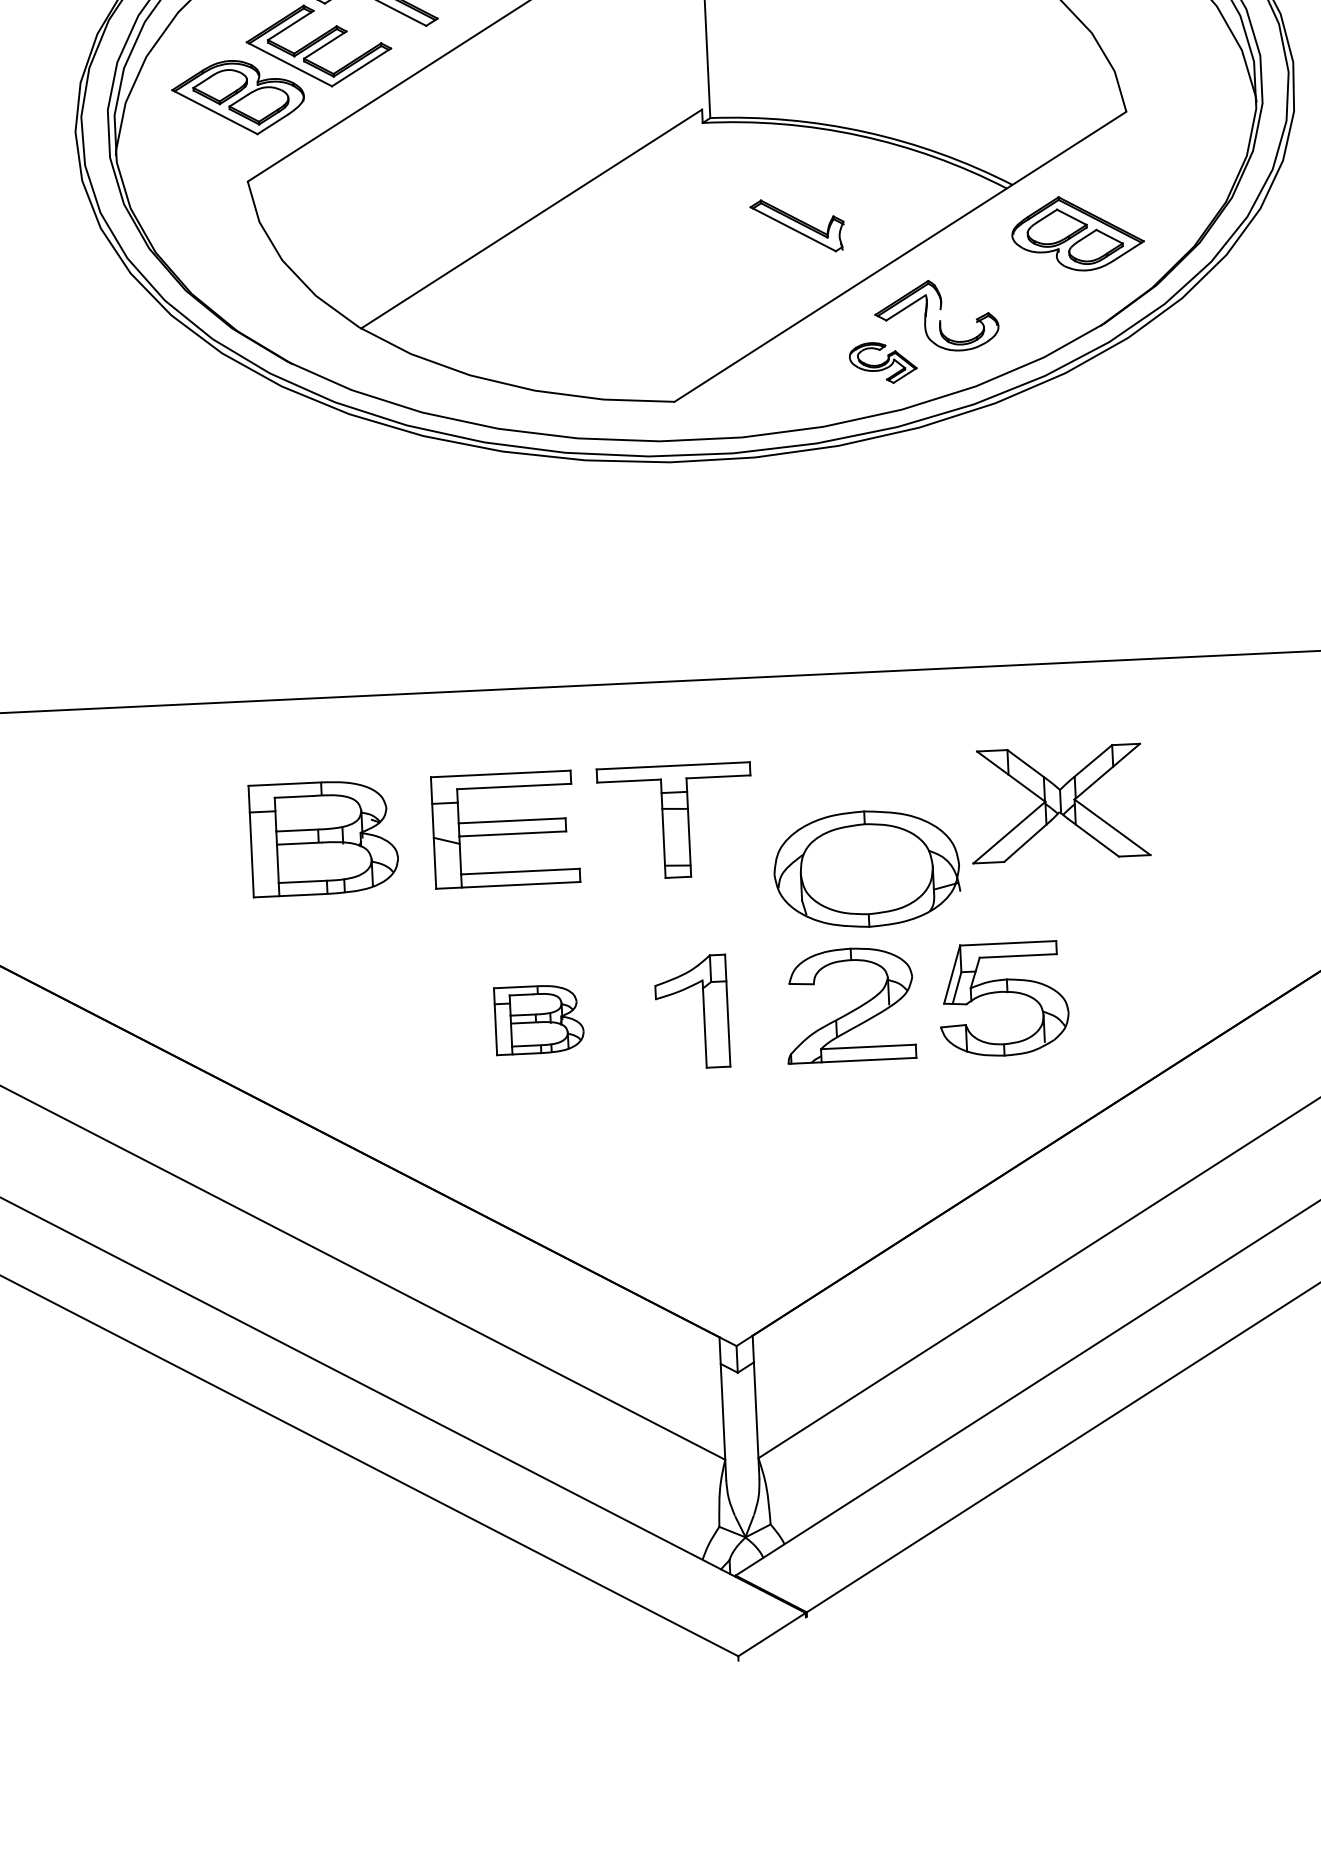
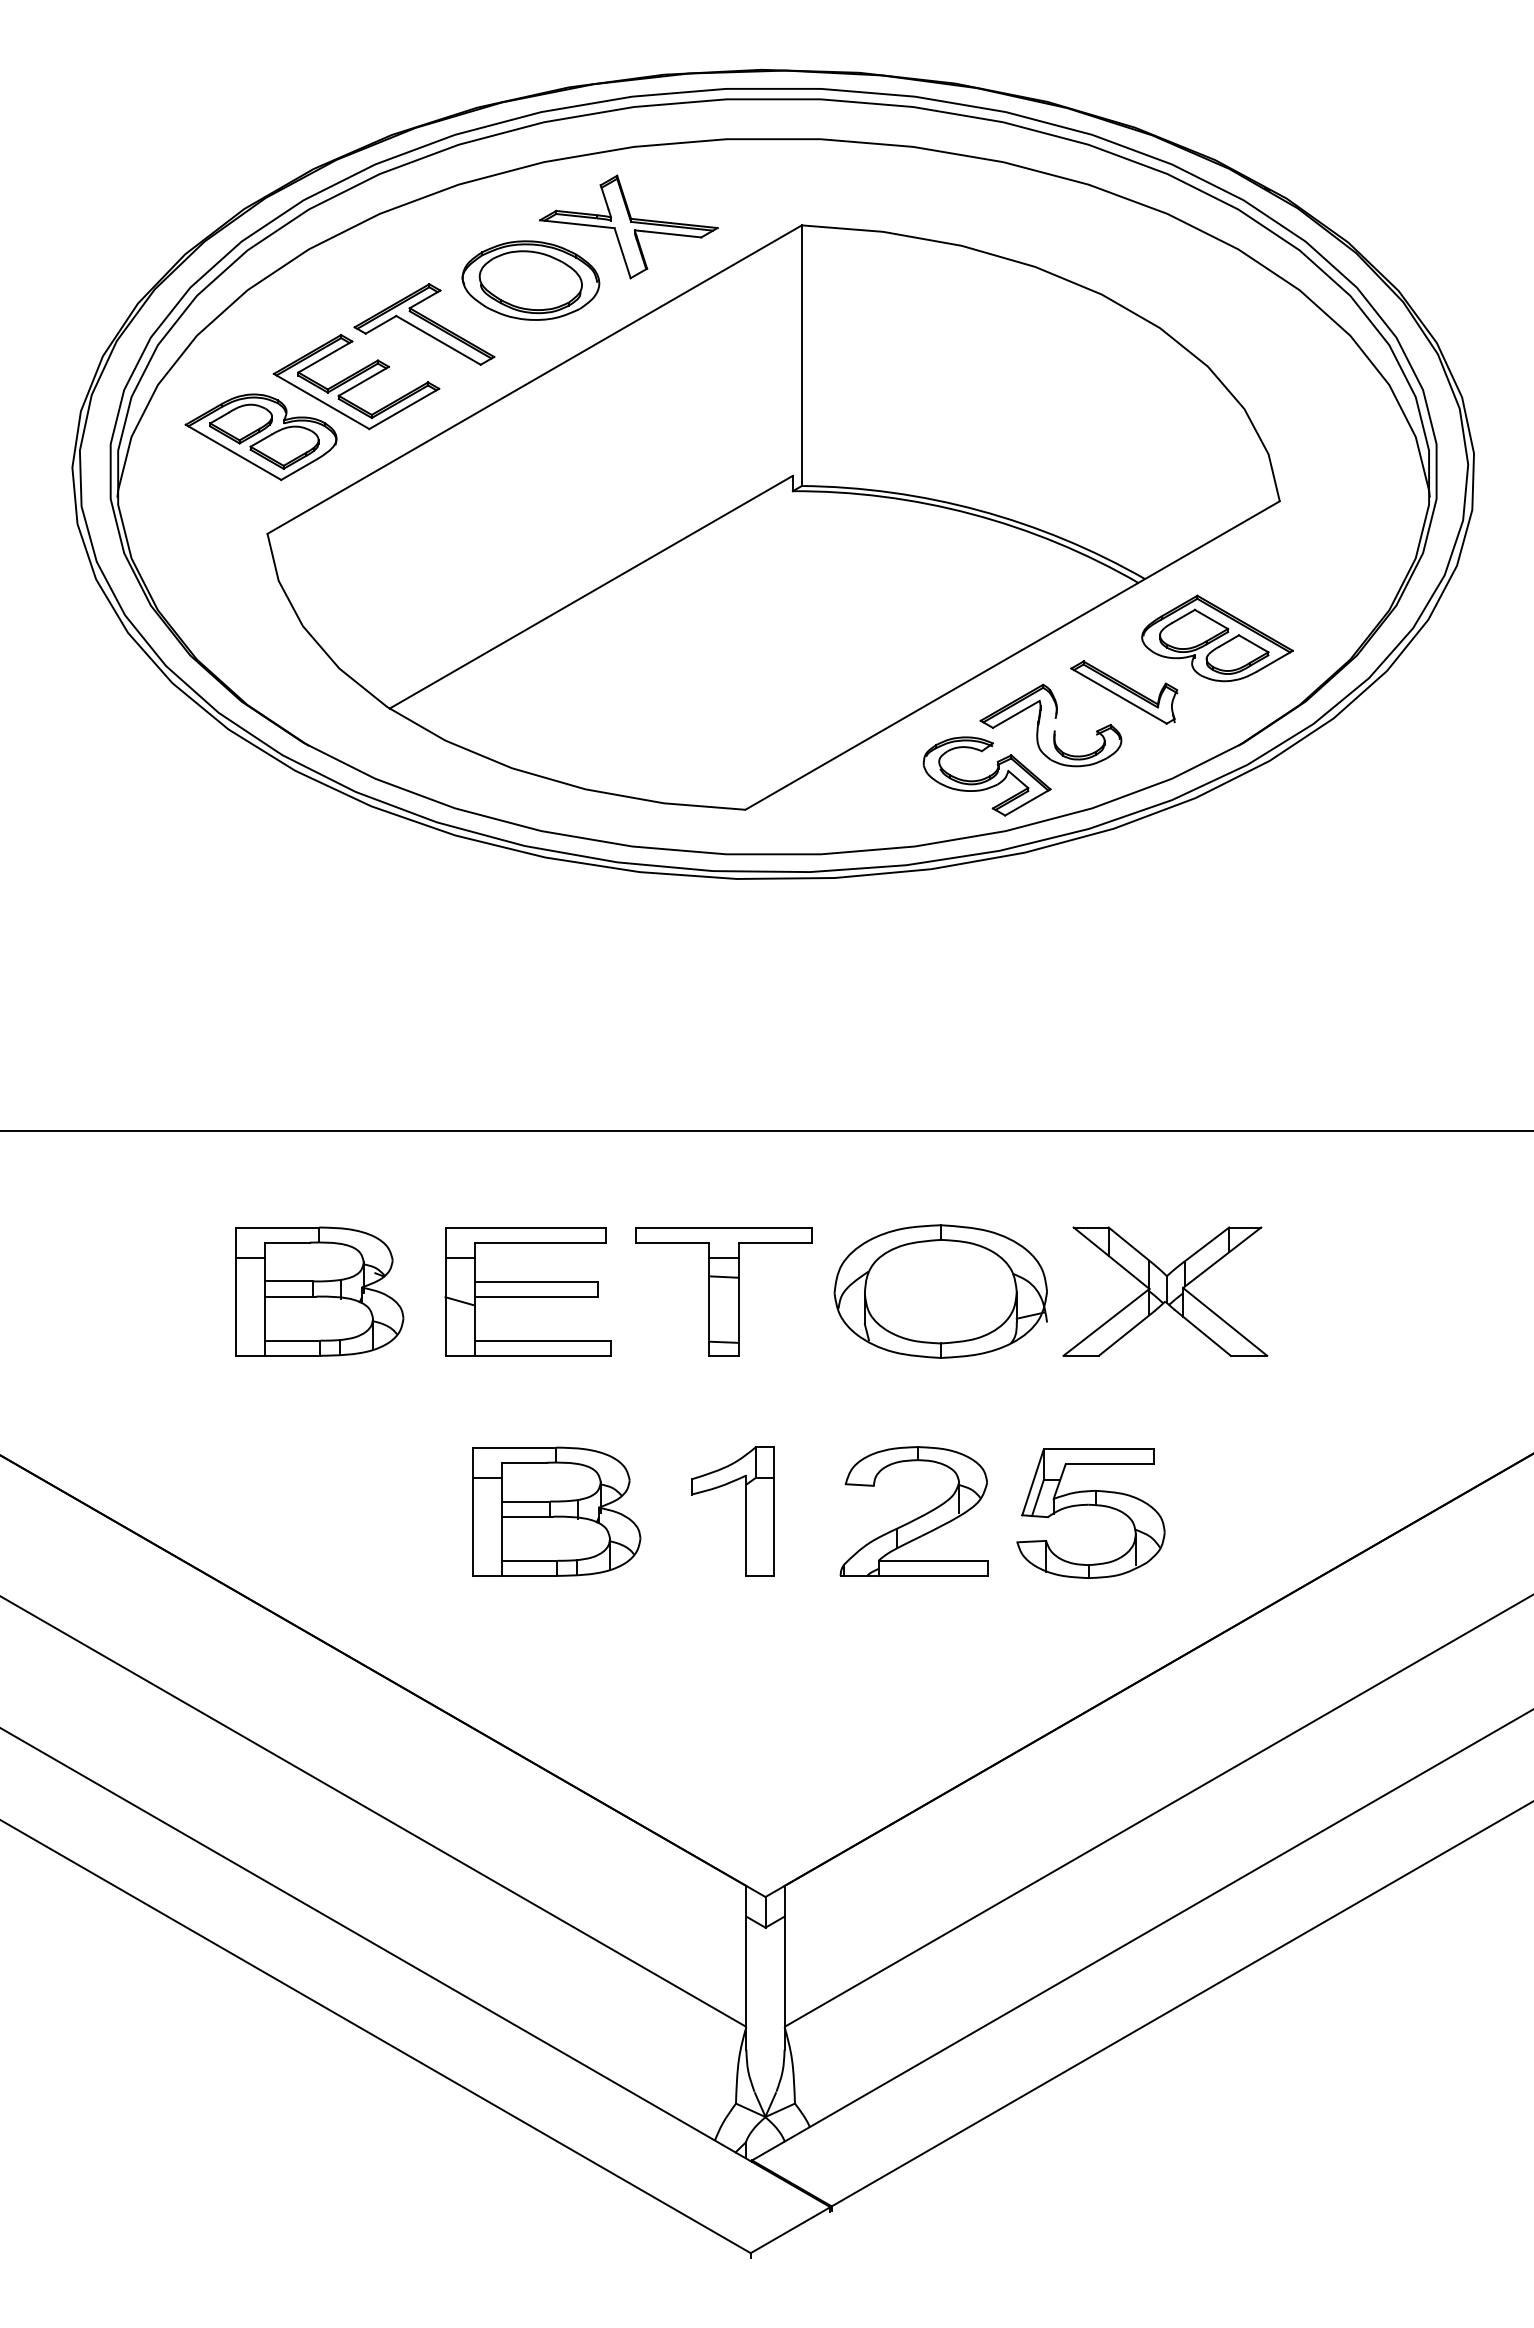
part: (797, 225) -> (1124, 692), moved
part: (882, 363) -> (986, 776), size x1.67
part: (866, 869) -> (940, 1291), moved
part: (539, 1019) -> (556, 1511), size x1.67

